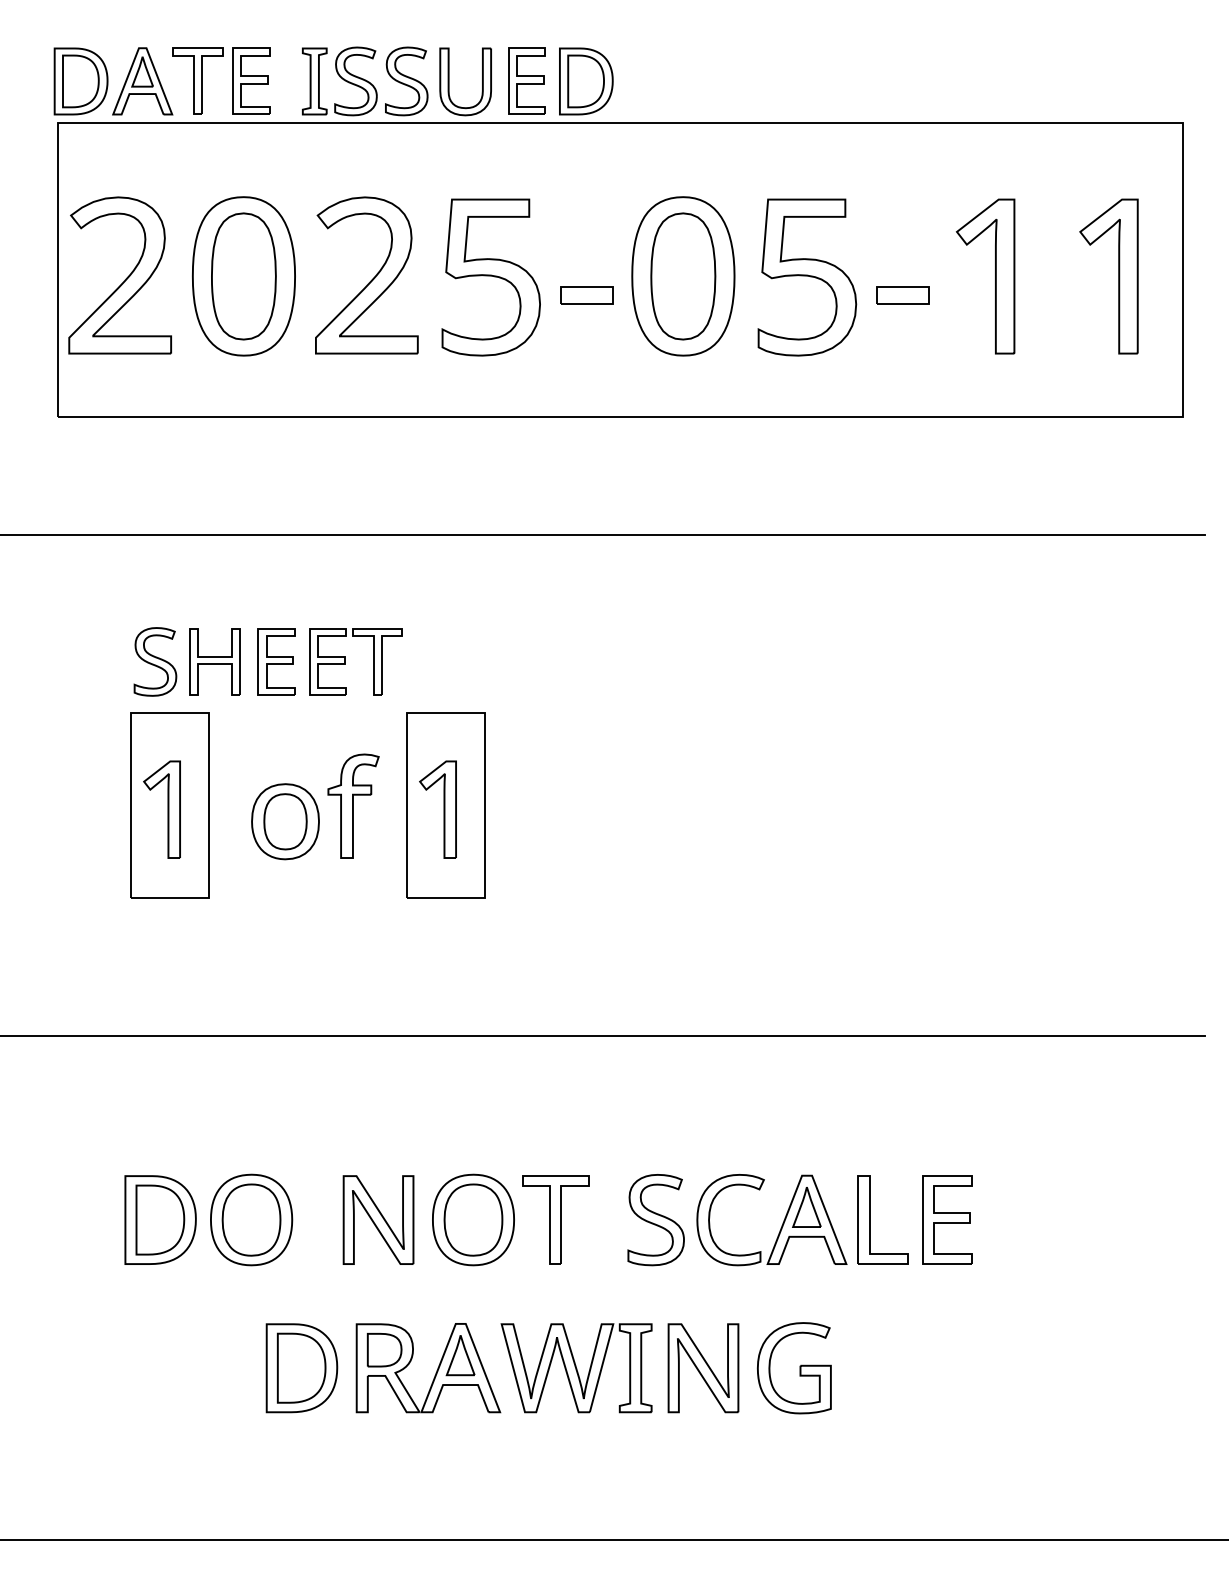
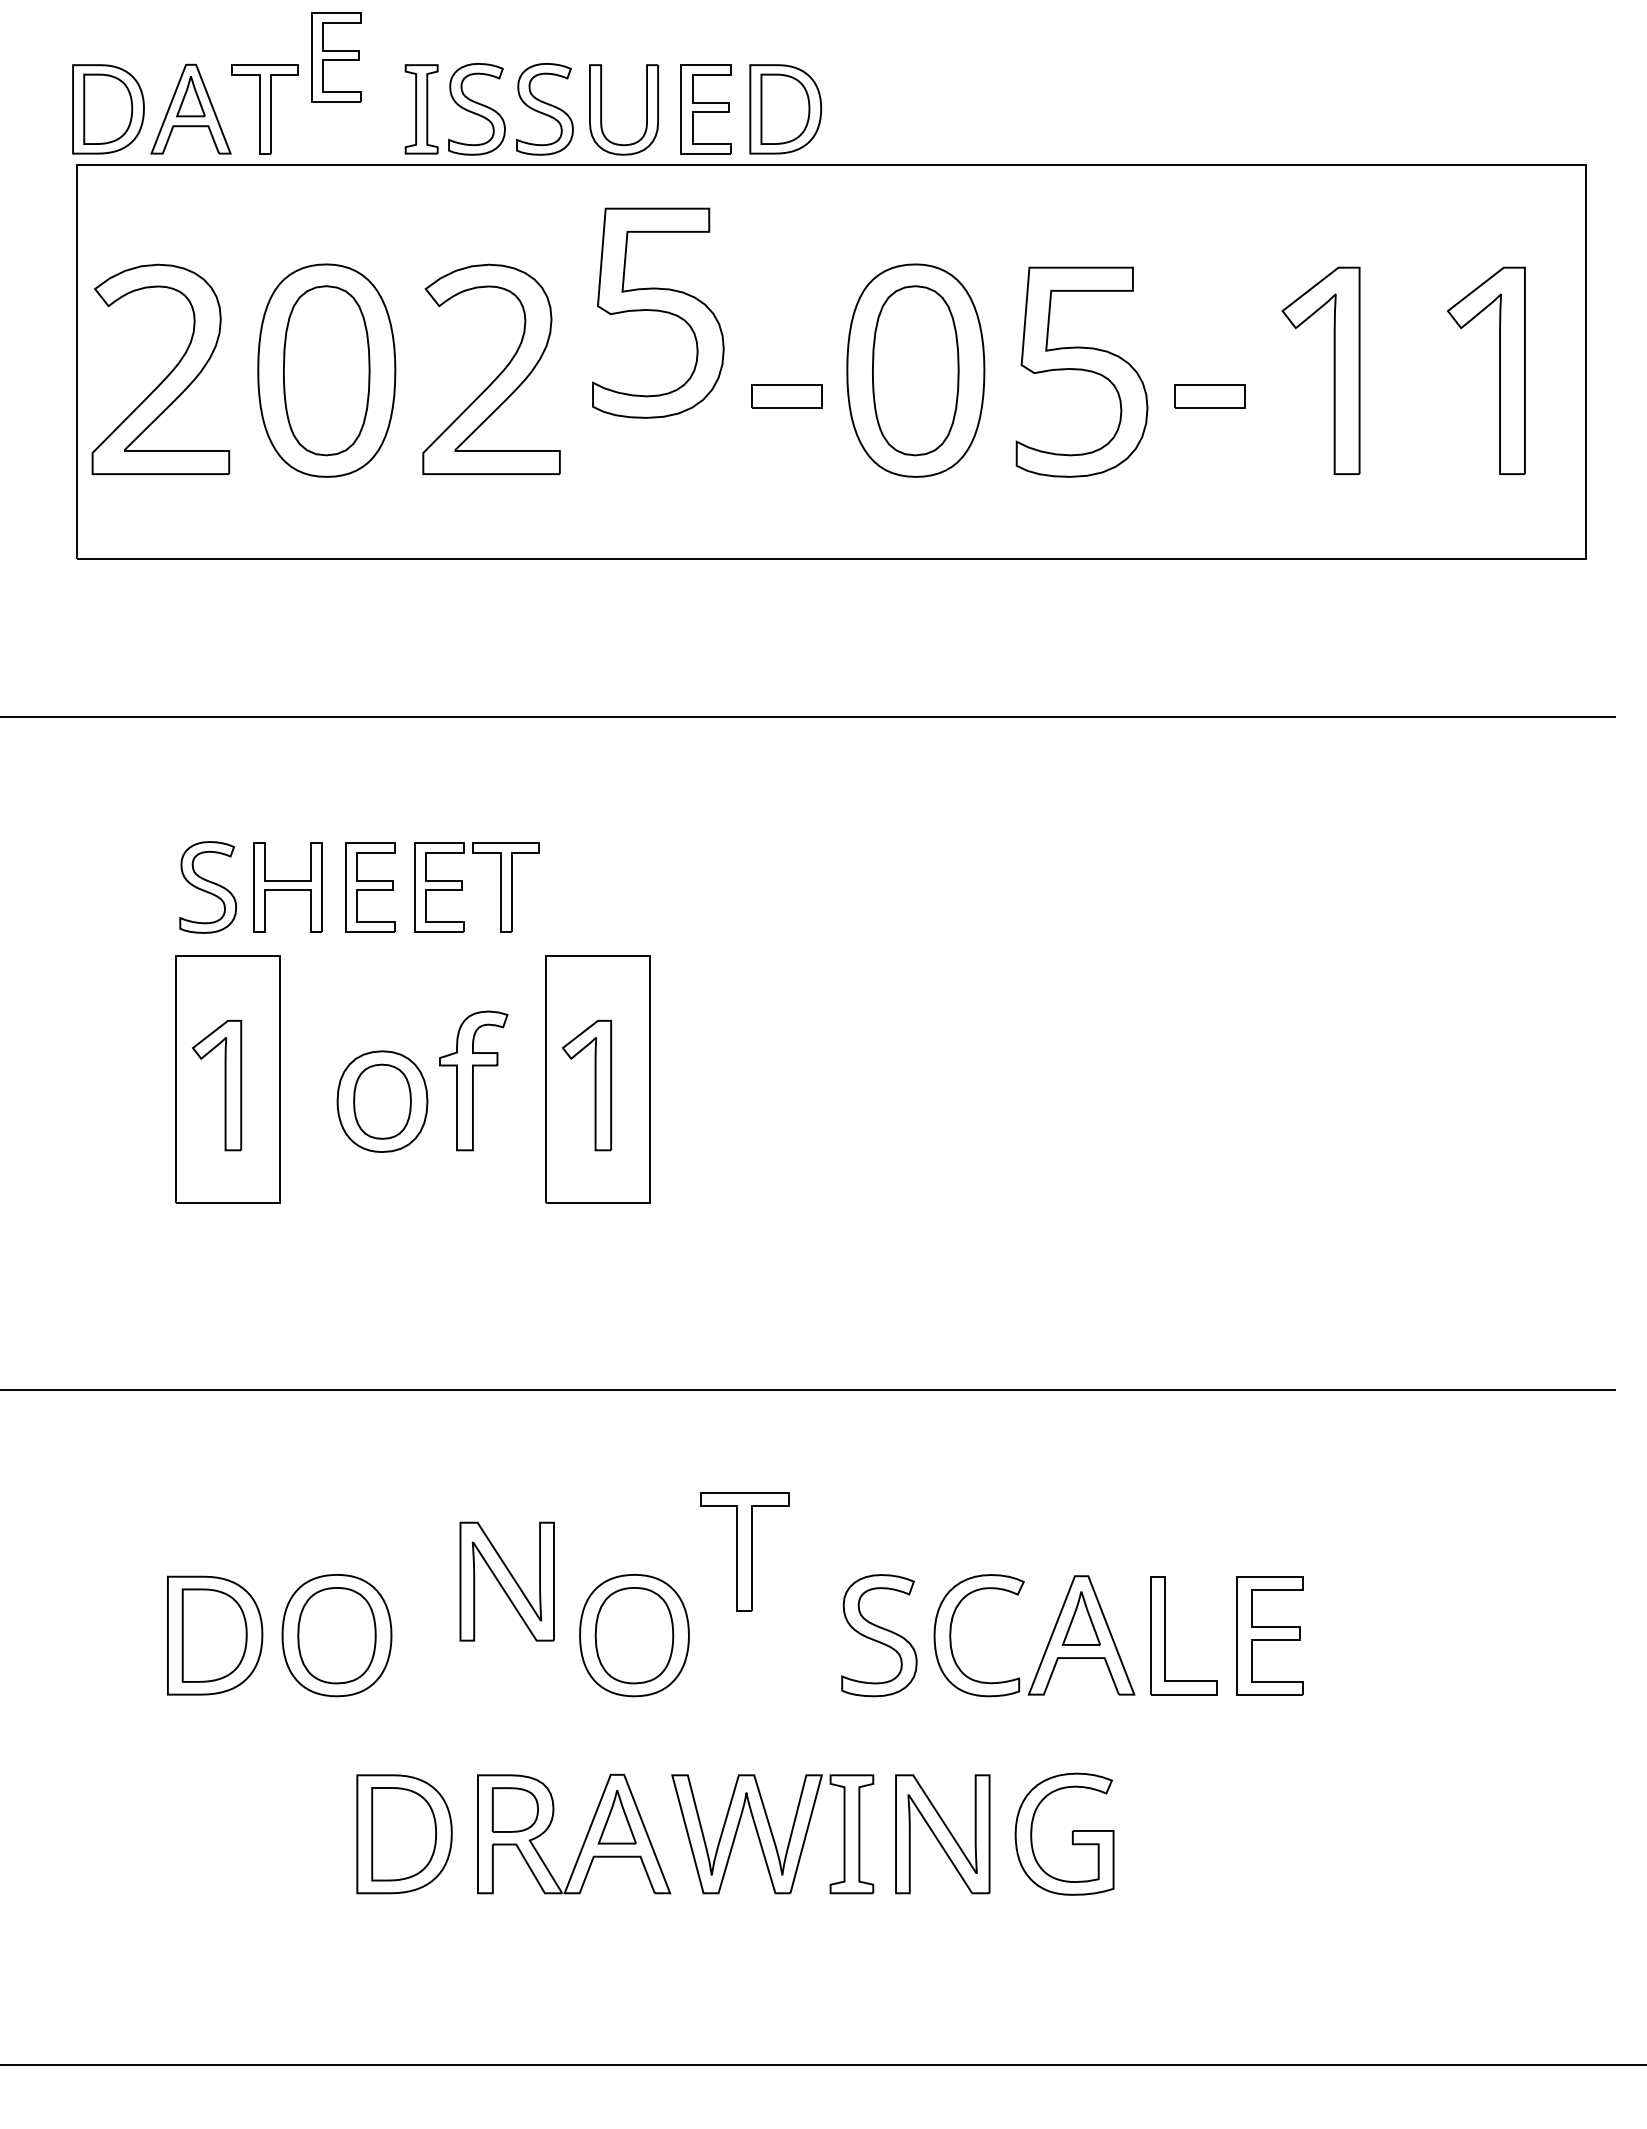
part: (251, 81) -> (336, 57), moved
part: (491, 277) -> (658, 312), moved
part: (378, 1219) -> (506, 1581), moved
part: (555, 1219) -> (744, 1551), moved

